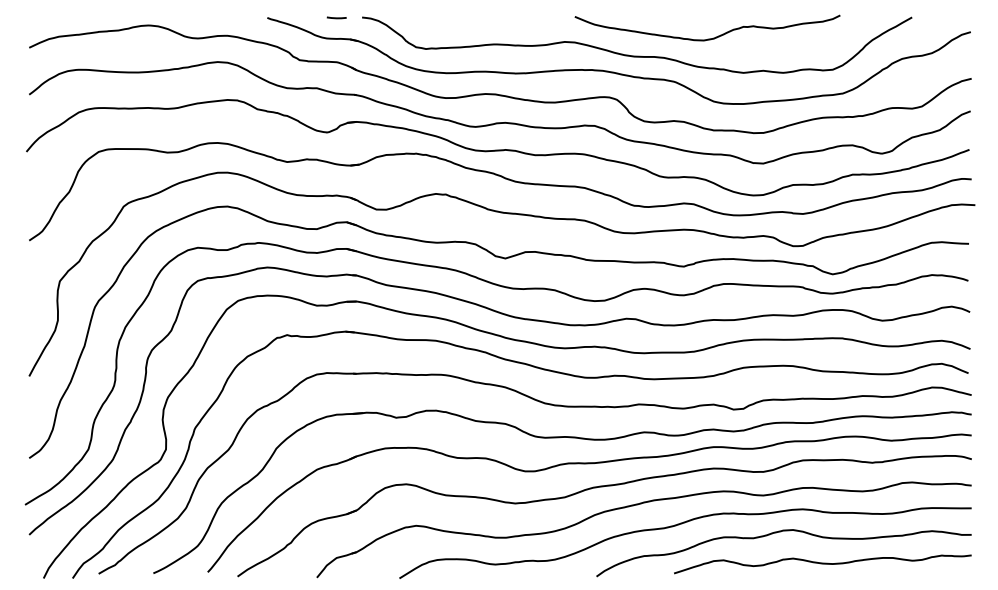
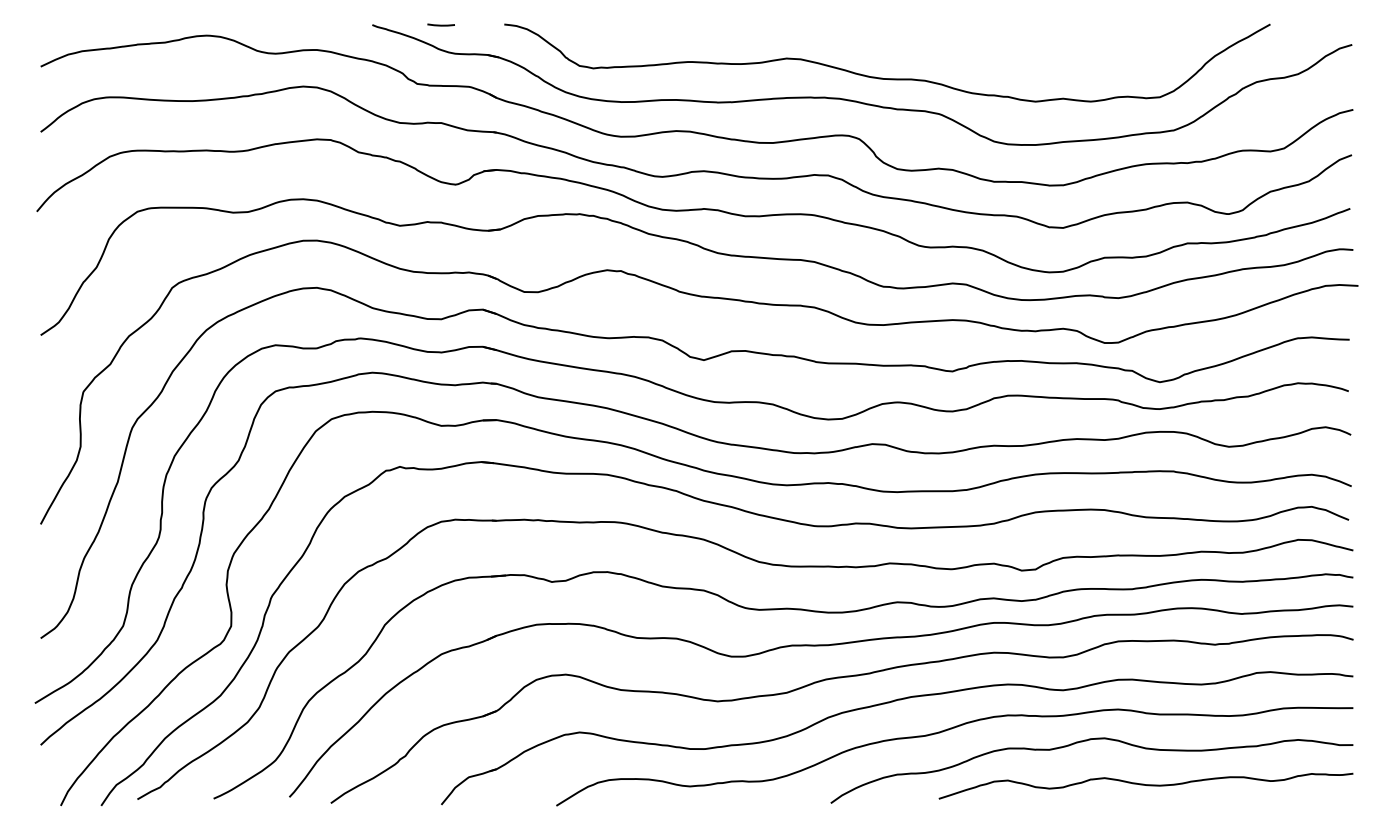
line: (336, 17) -> (440, 24), moved
curve: (707, 38) -> (985, 53), removed

